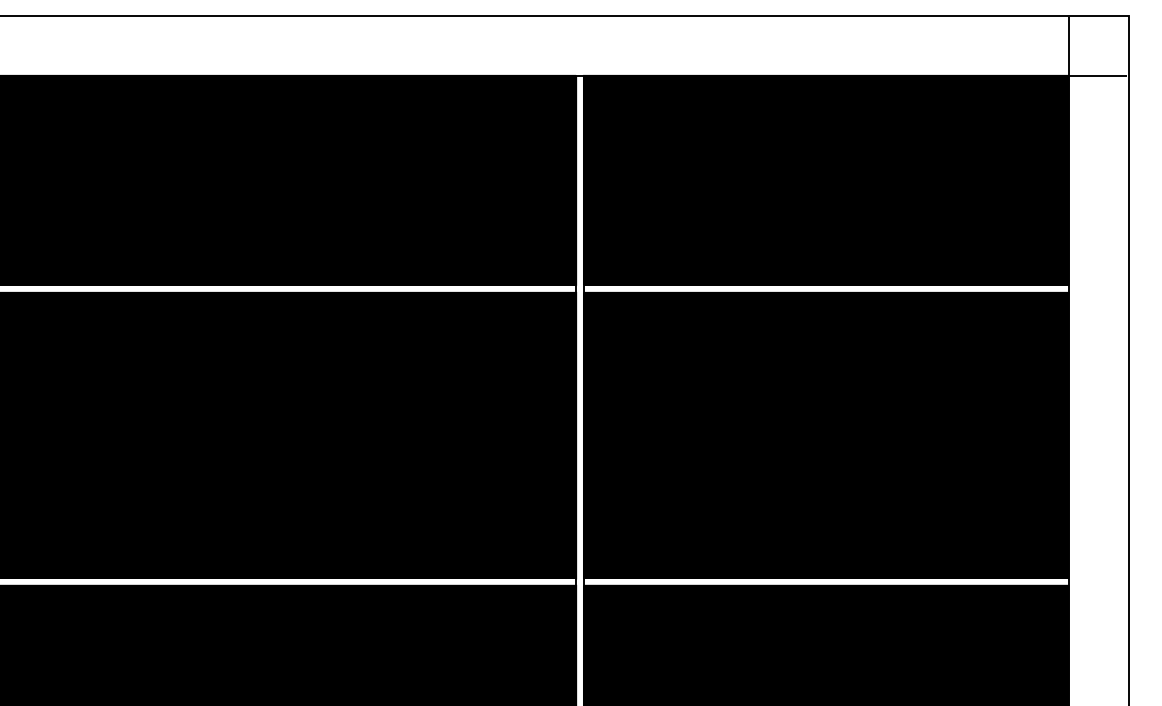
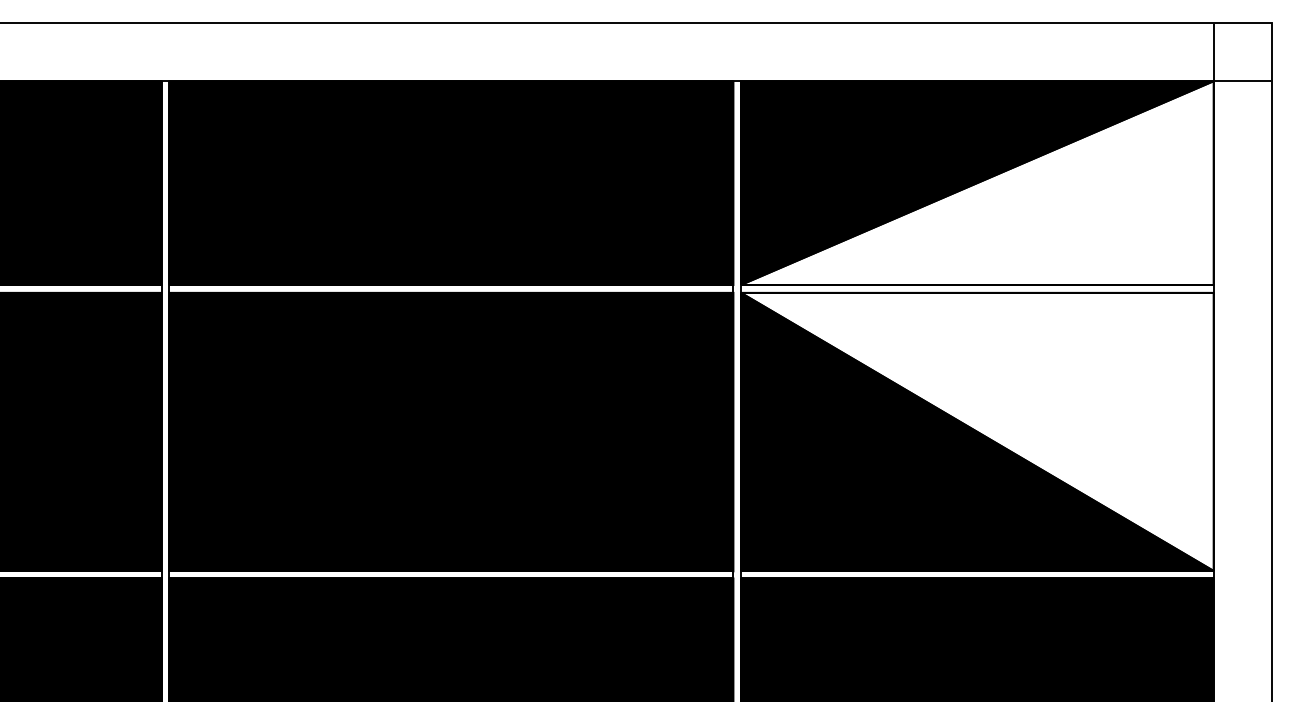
fill: (826, 179) -> (977, 182), removed
fill: (826, 435) -> (977, 431), removed

